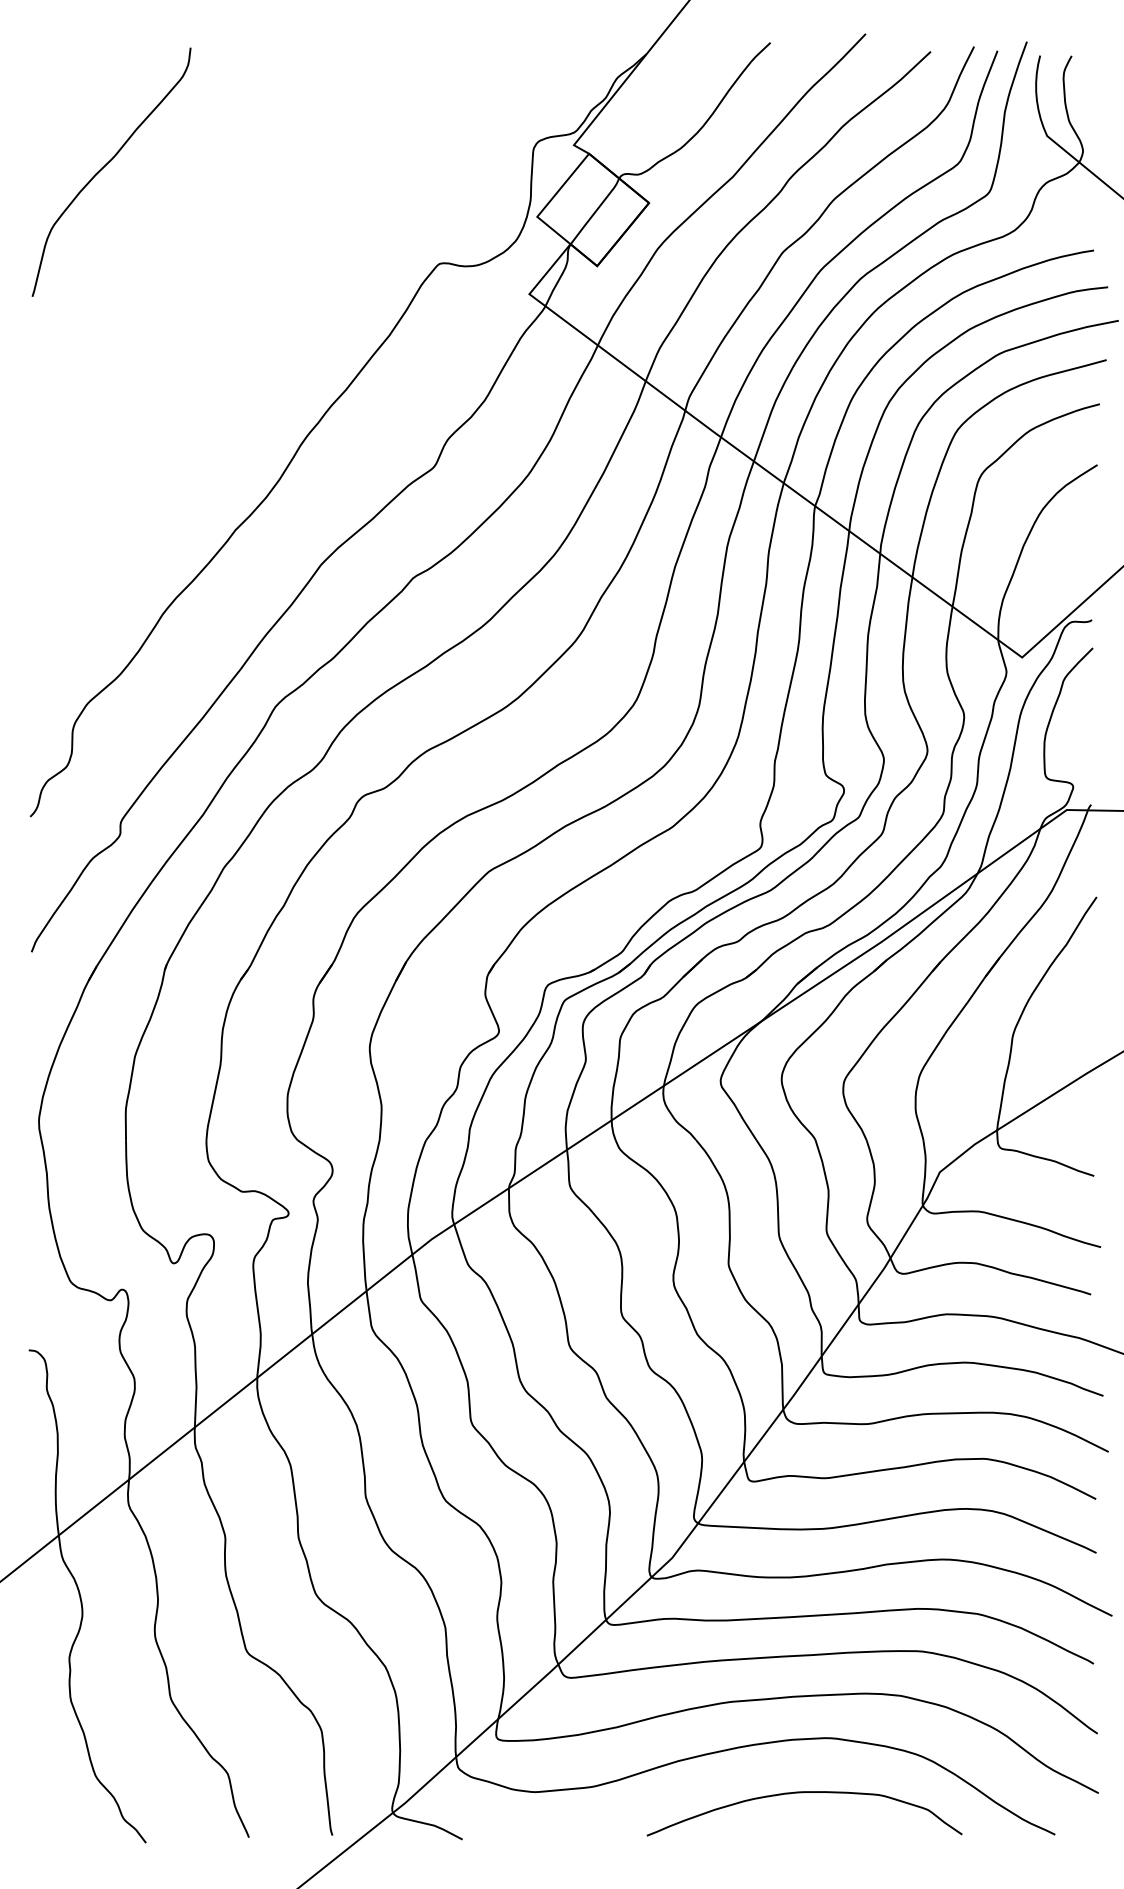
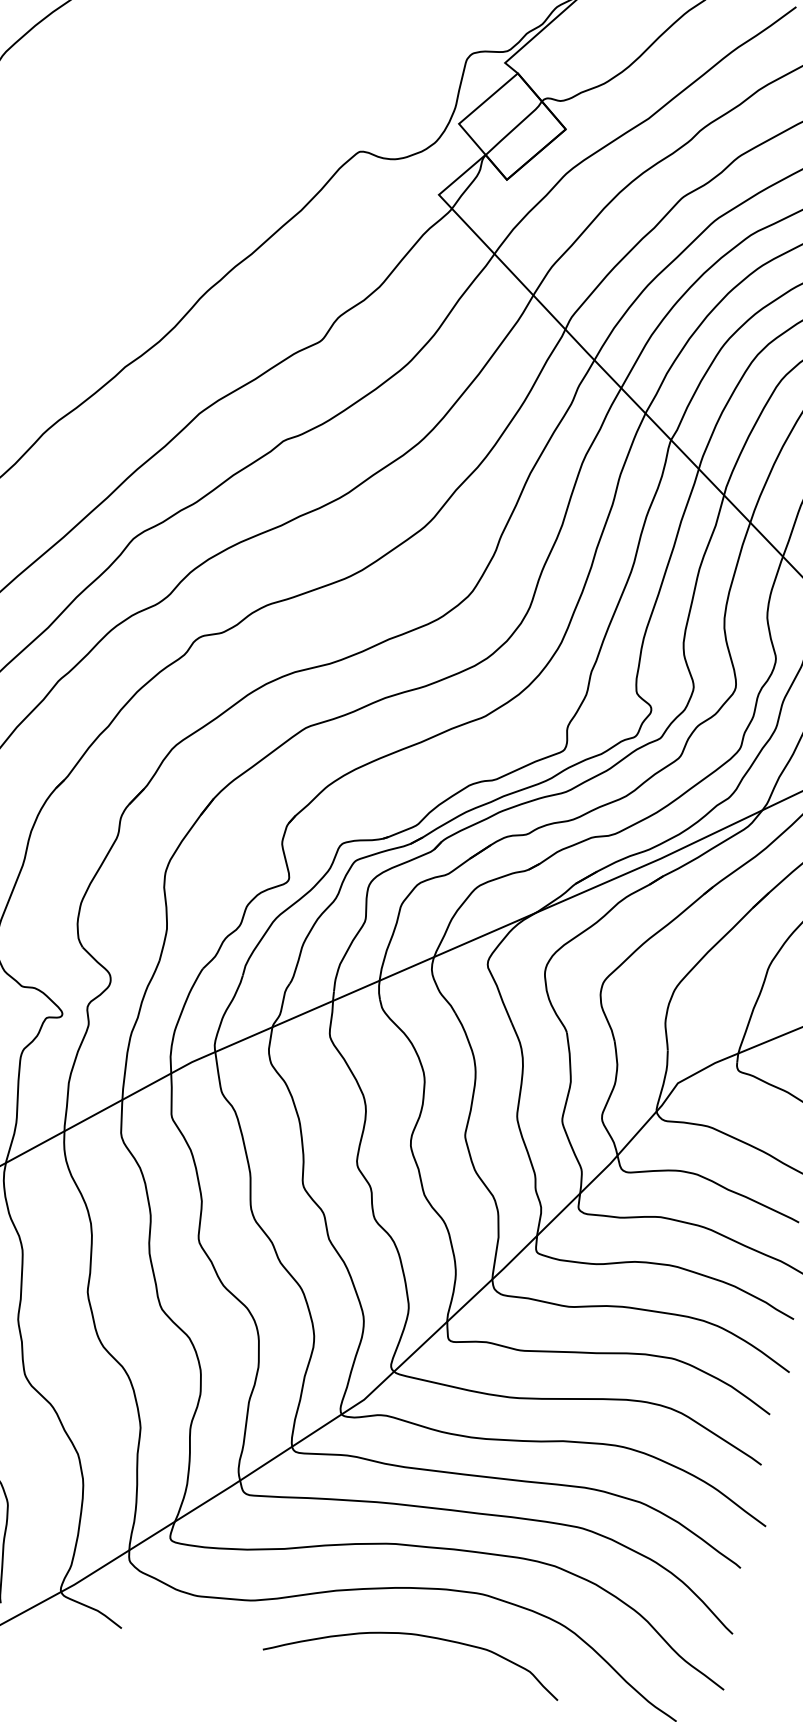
curve: (802, 1793) -> (415, 1635), moved

